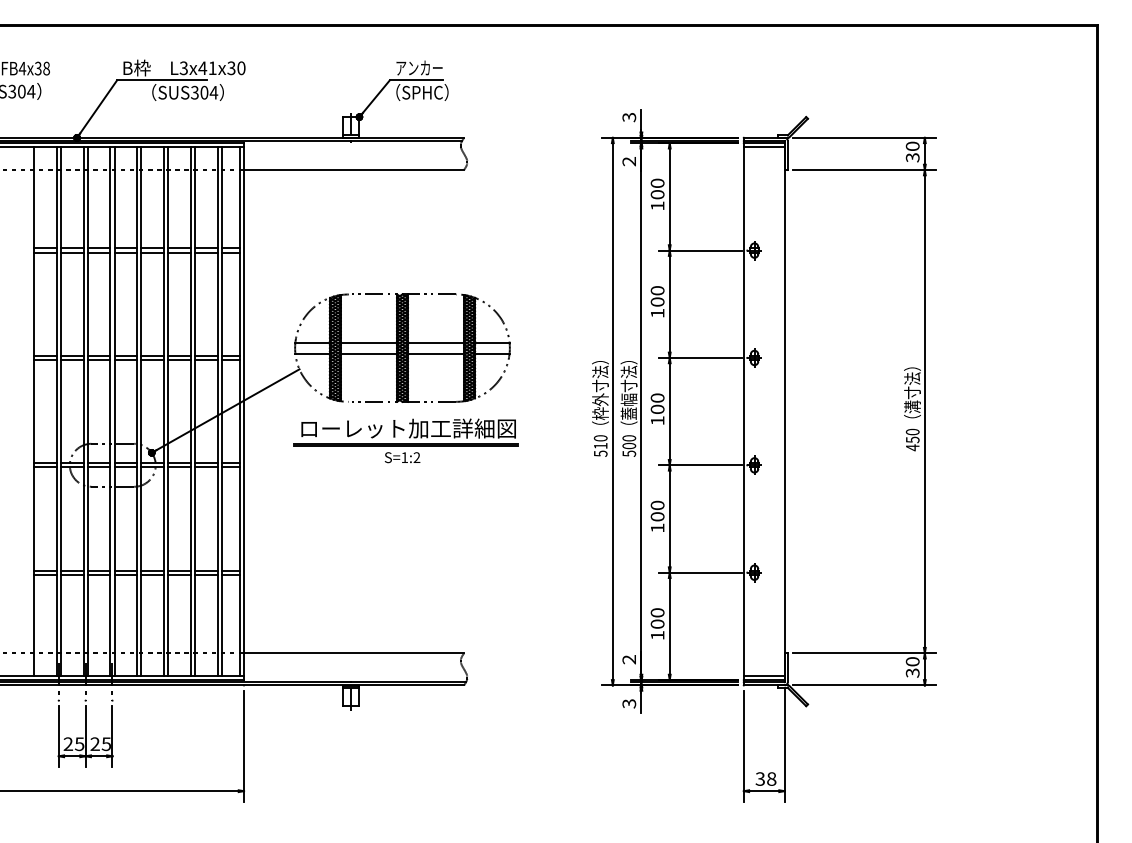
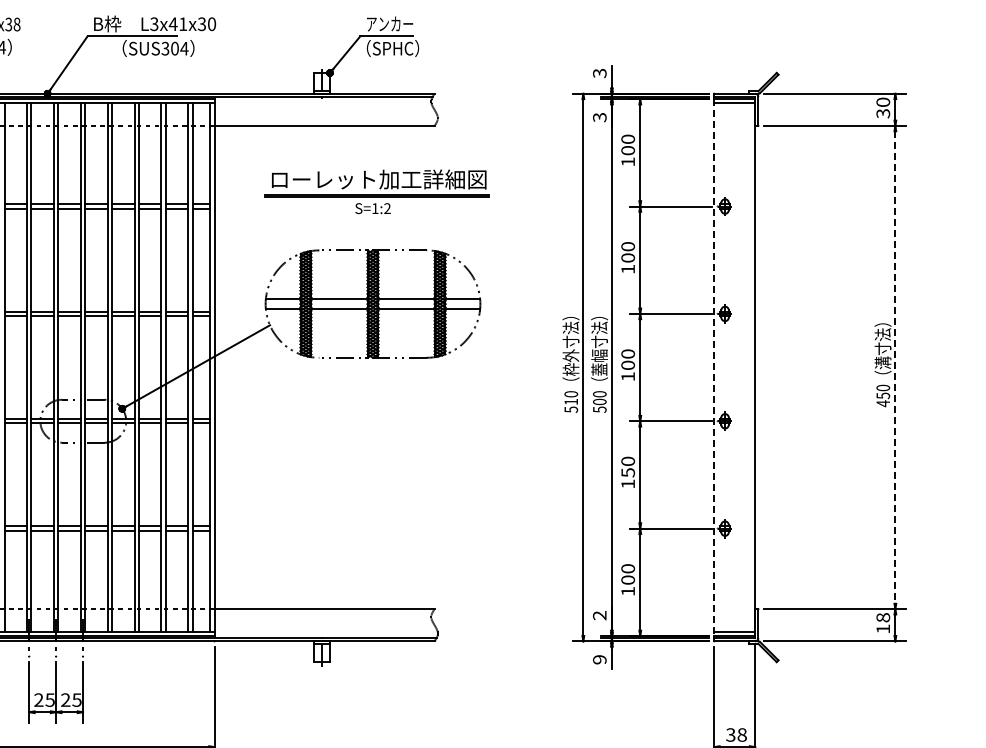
text: (629, 161) -> (600, 117), 2 -> 3
line: (743, 412) -> (714, 368), solid -> dashed
line: (924, 412) -> (895, 368), solid -> dashed
part: (405, 440) -> (376, 191), moved
text: (657, 516) -> (628, 472), 100 -> 150
text: (912, 667) -> (883, 623), 30 -> 18
text: (629, 703) -> (600, 659), 3 -> 9

